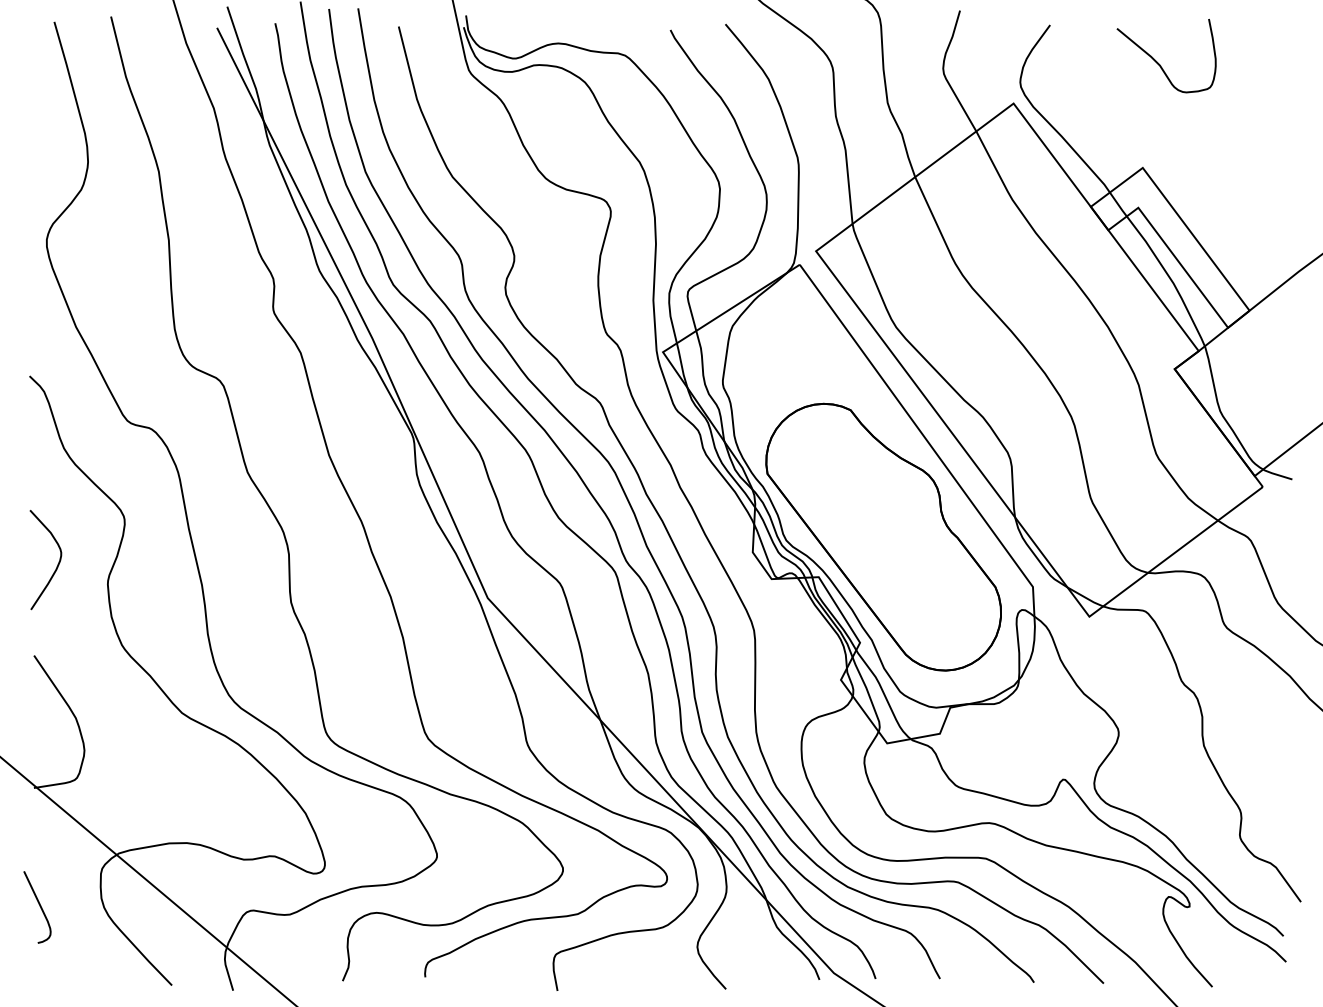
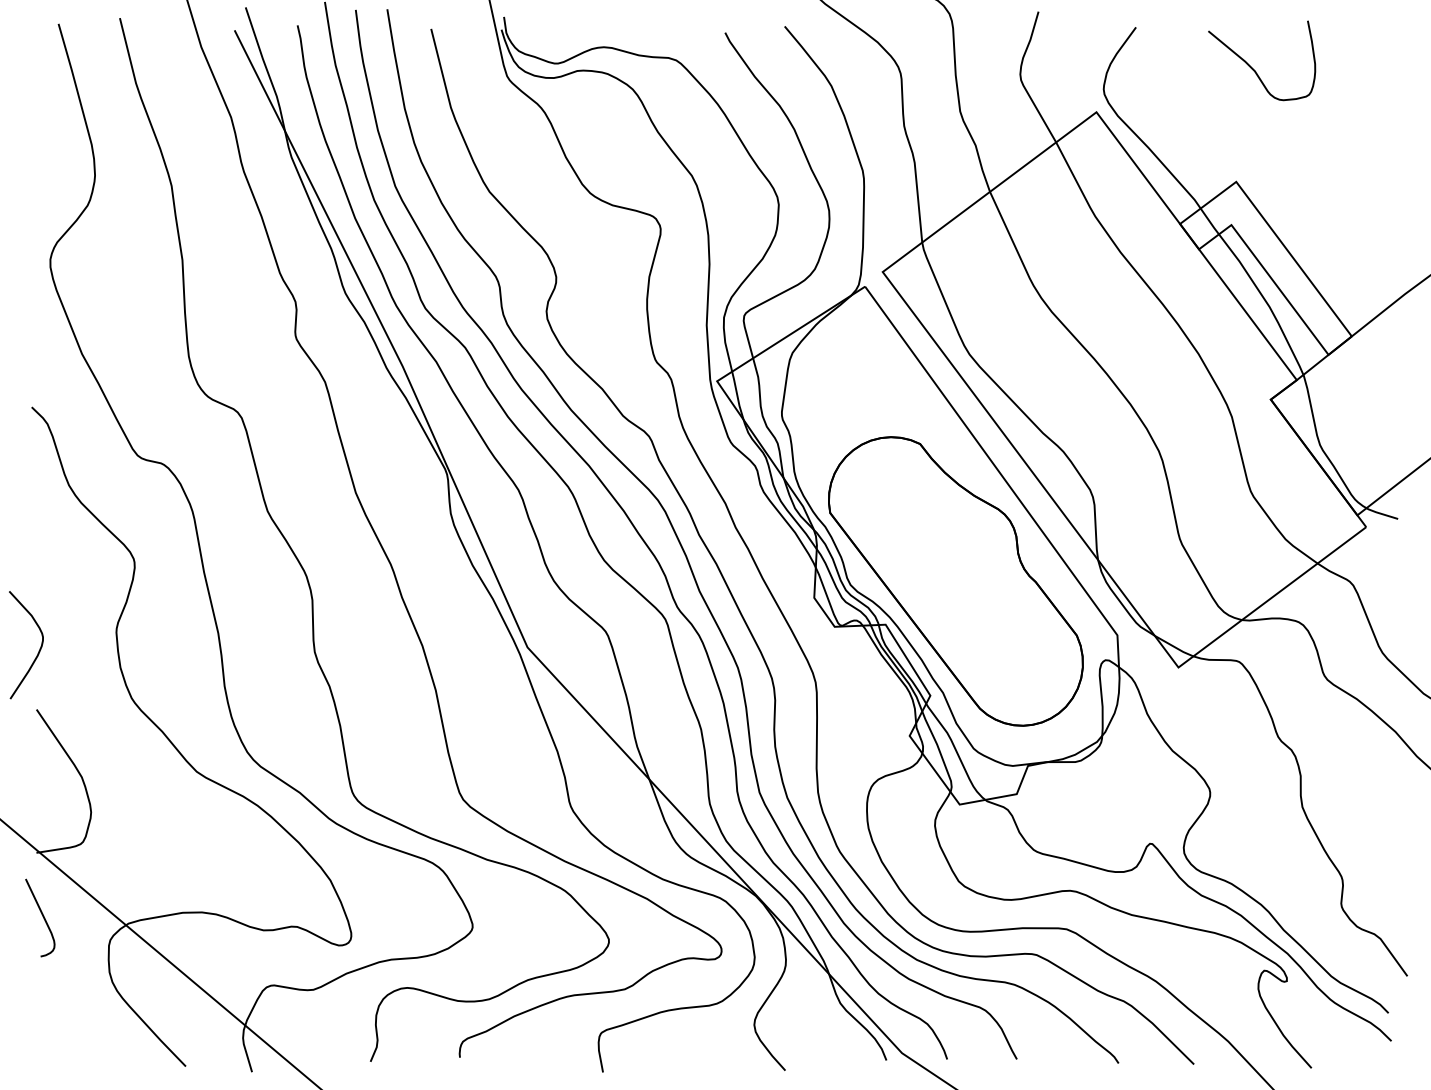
curve: (57, 564) -> (38, 650), moved
curve: (39, 905) -> (42, 916), moved

